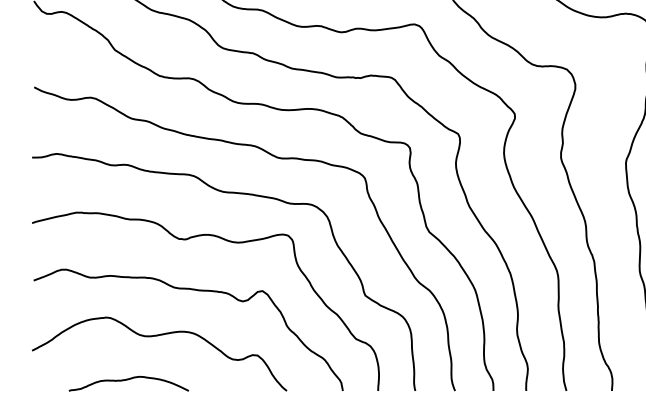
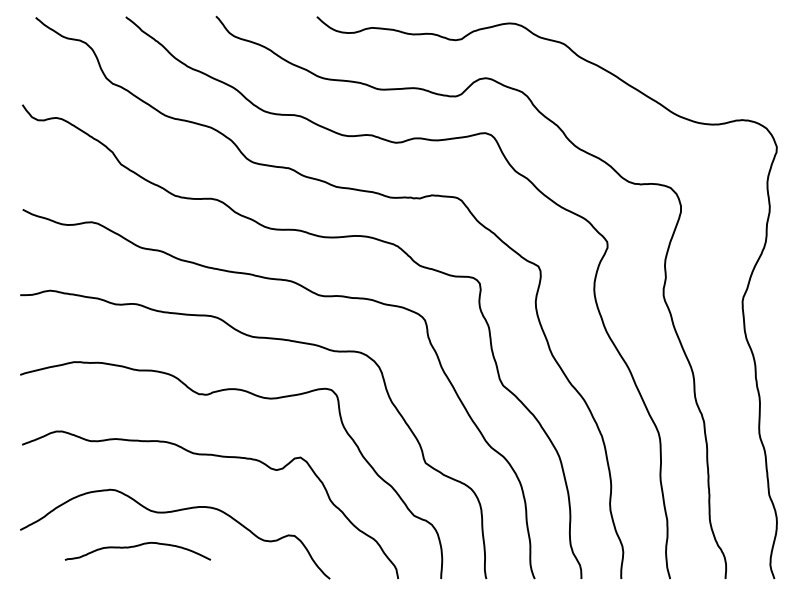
curve: (126, 380) -> (135, 547), moved

